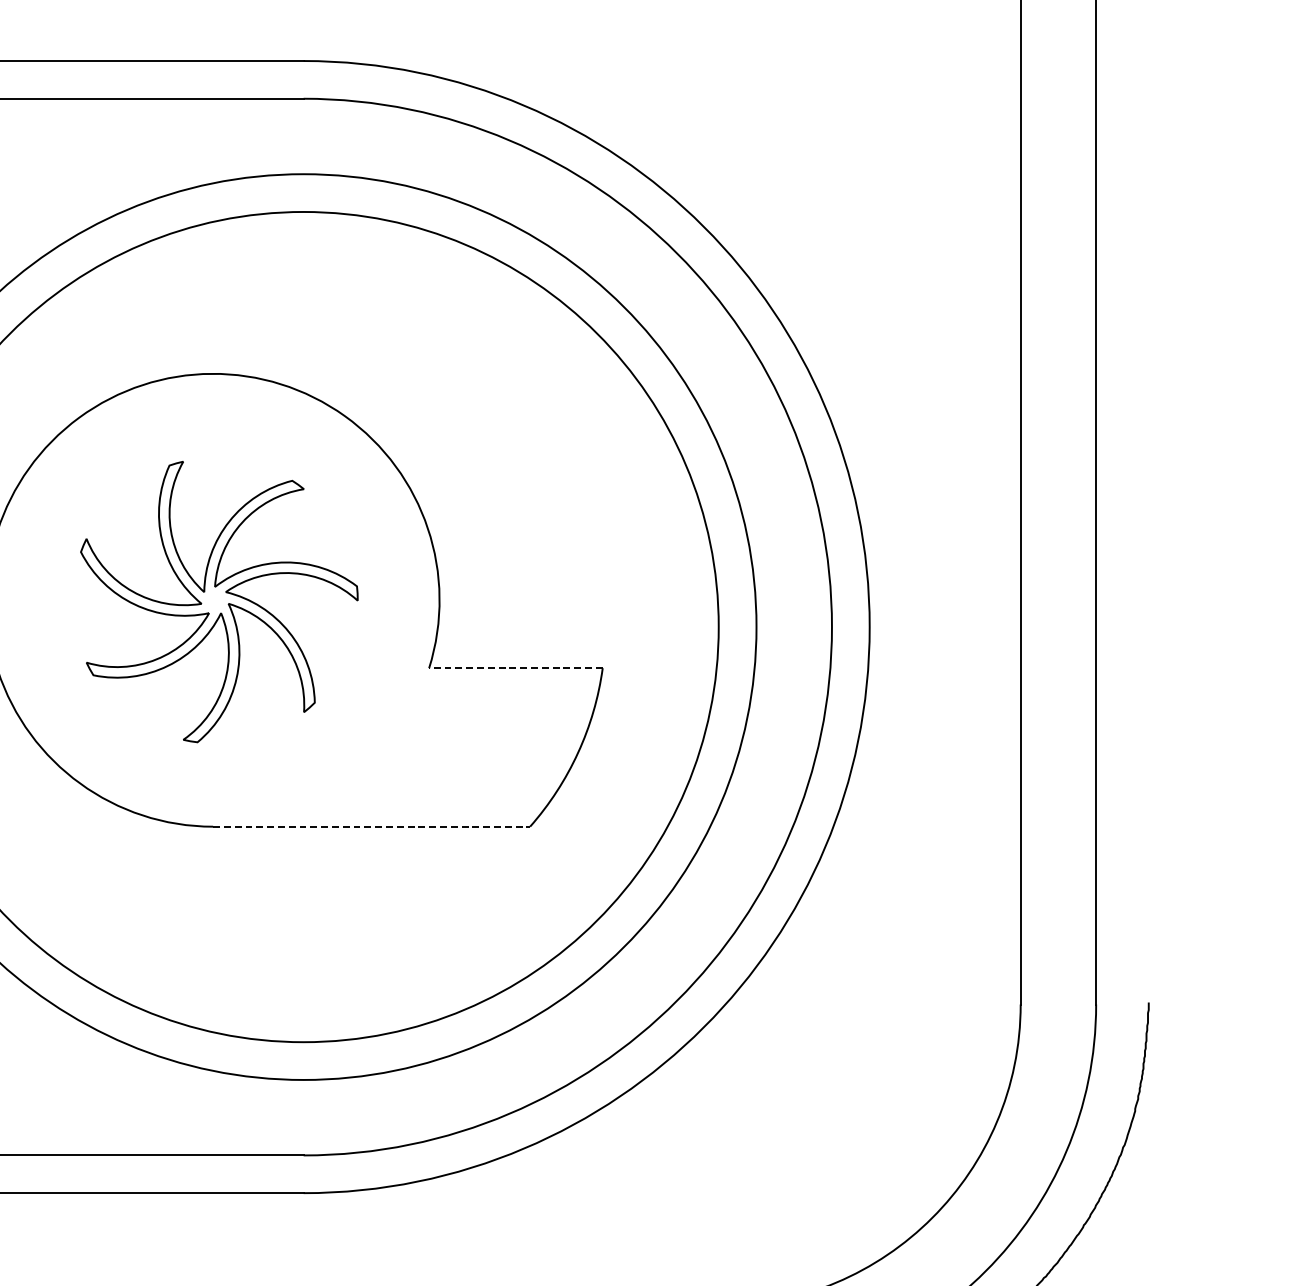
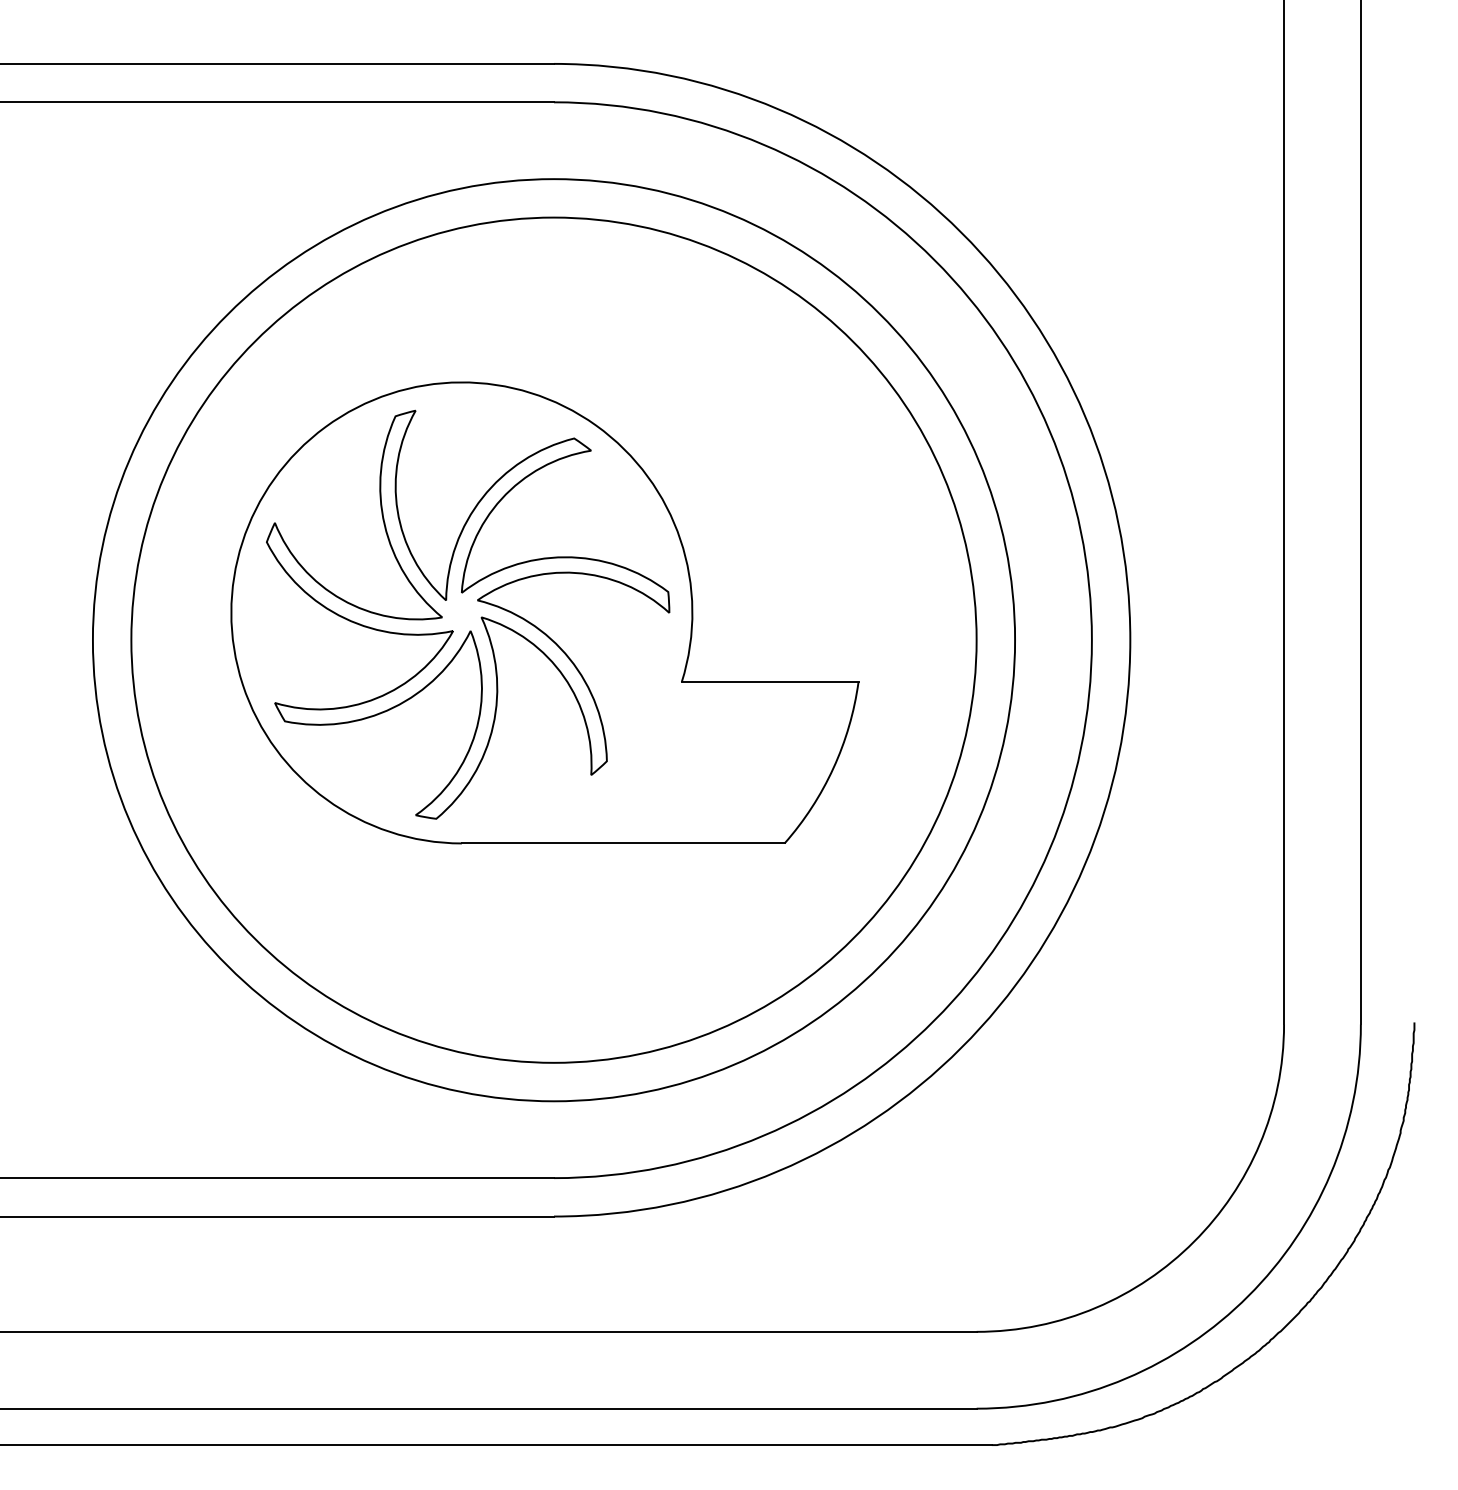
part: (219, 601) -> (468, 614), size x1.43
line: (515, 668) -> (769, 682), dashed -> solid
line: (371, 826) -> (623, 843), dashed -> solid

